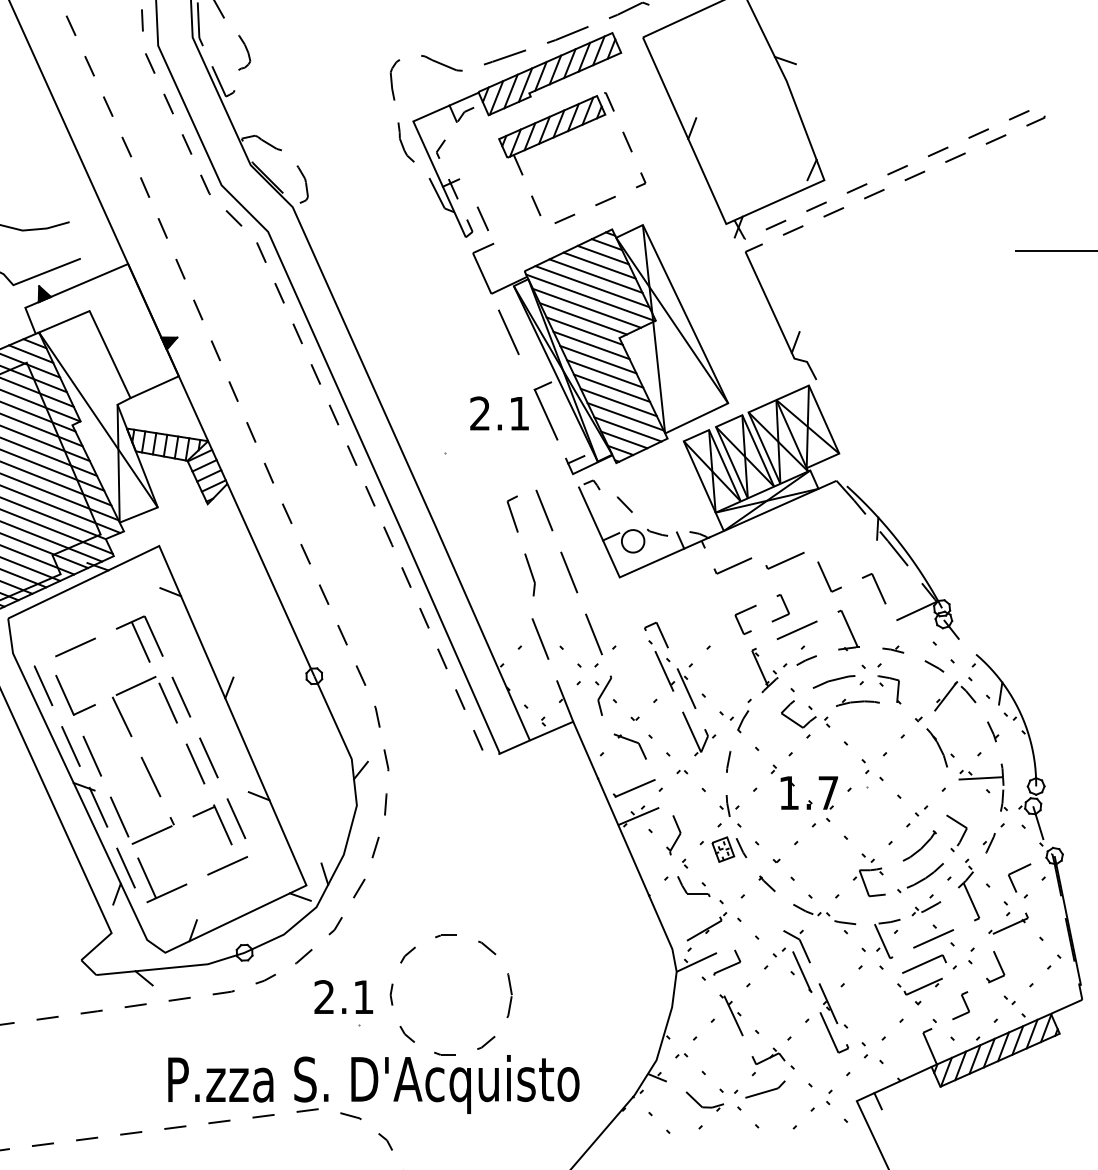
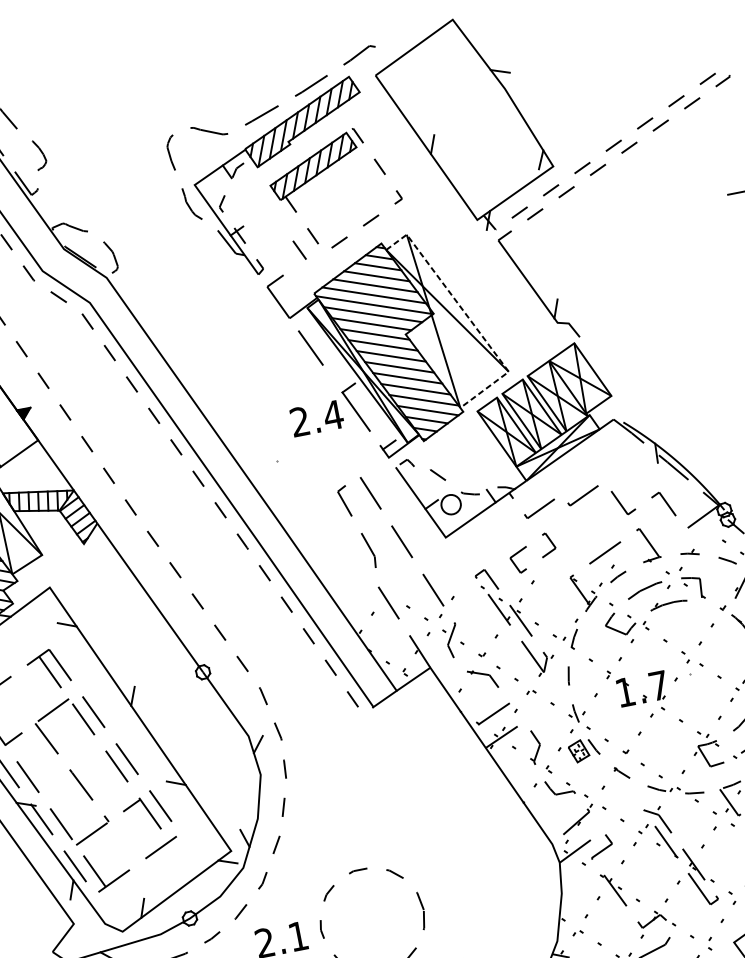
line: (482, 218) -> (299, 250), moved
line: (694, 332) -> (468, 317), solid -> dashed
text: (519, 413) -> (333, 415), 2.1 -> 2.4
part: (756, 606) -> (526, 547), moved

